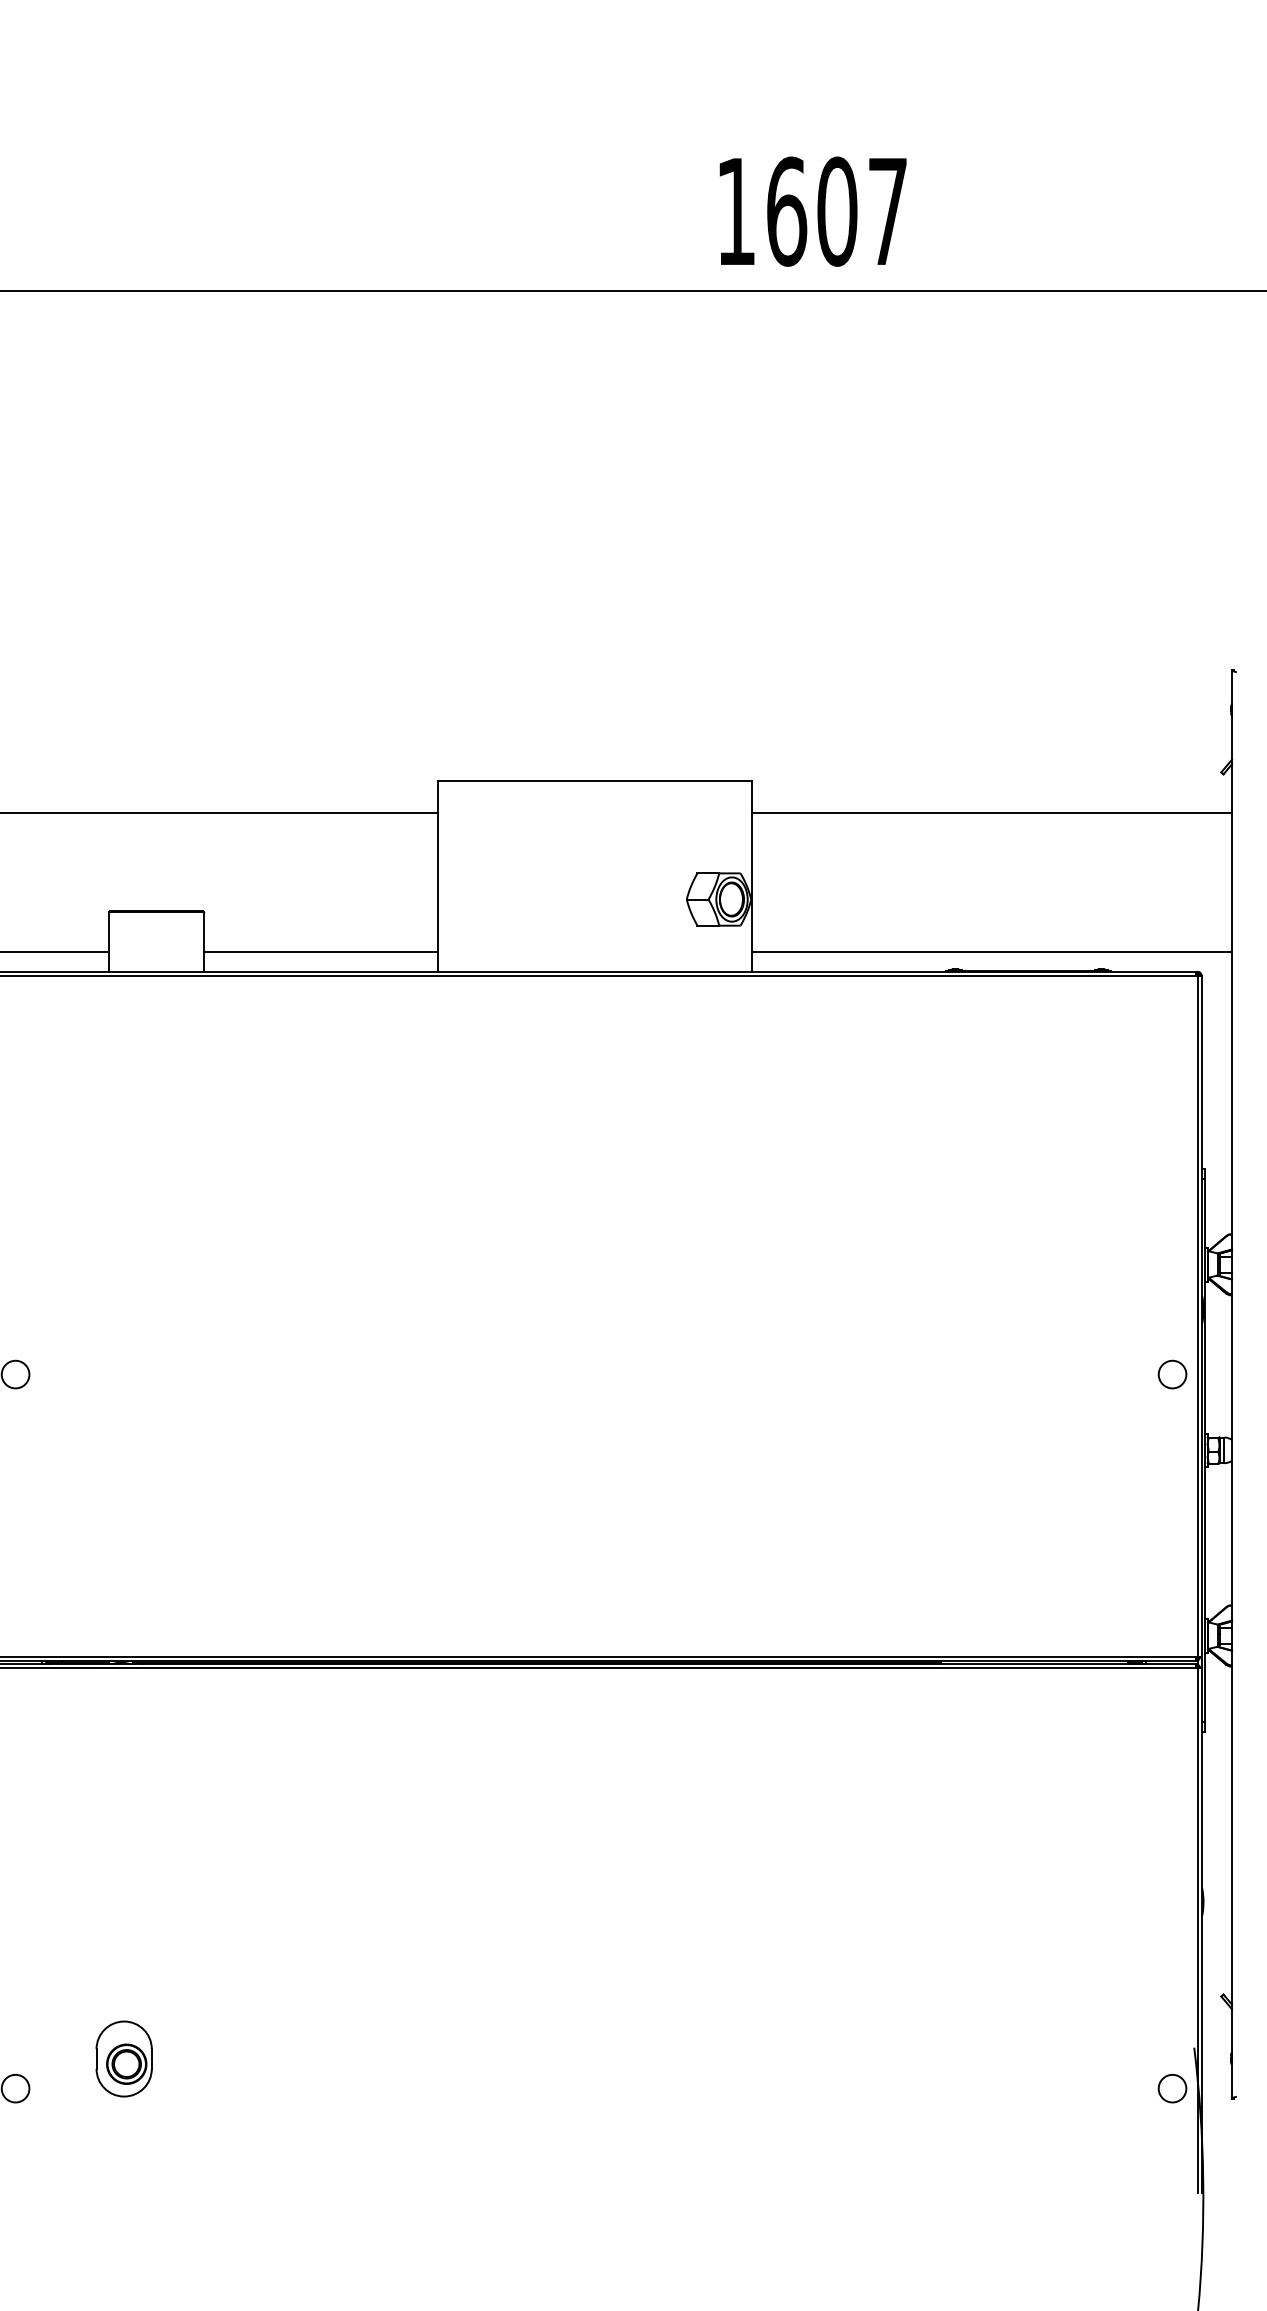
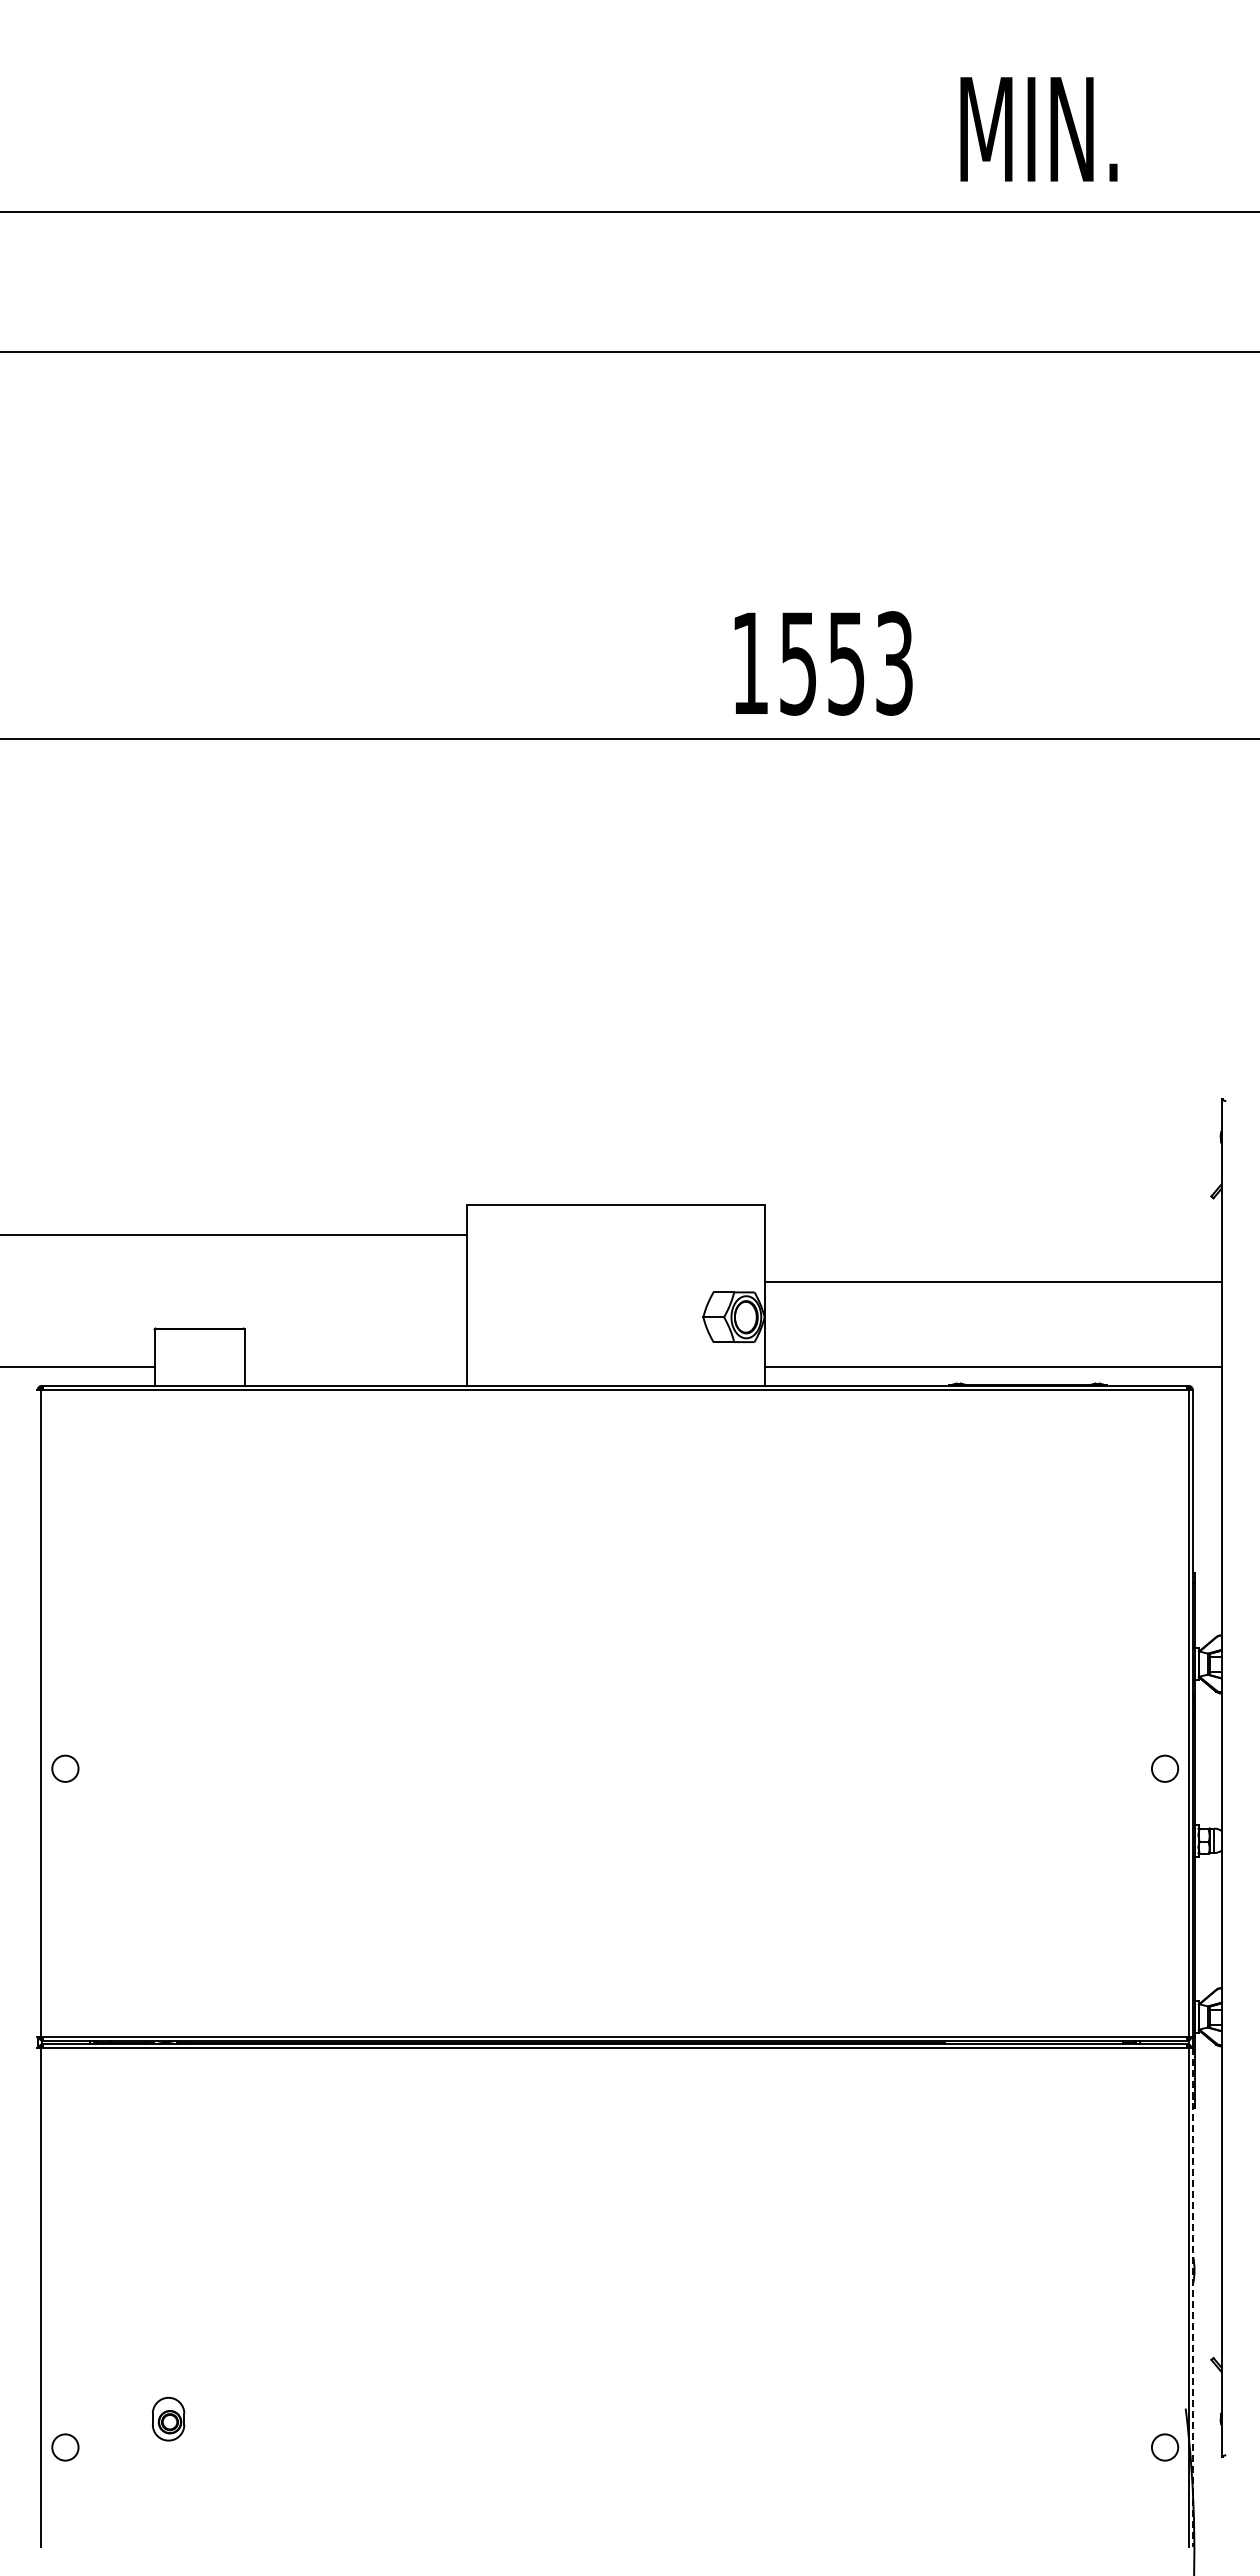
text: (836, 211) -> (845, 663), 1607 -> 1553
line: (992, 813) -> (993, 1282), moved
line: (320, 951) -> (355, 1366), removed
line: (1202, 1930) -> (1193, 2297), solid -> dashed
part: (124, 2058) -> (168, 2418), size x0.6

